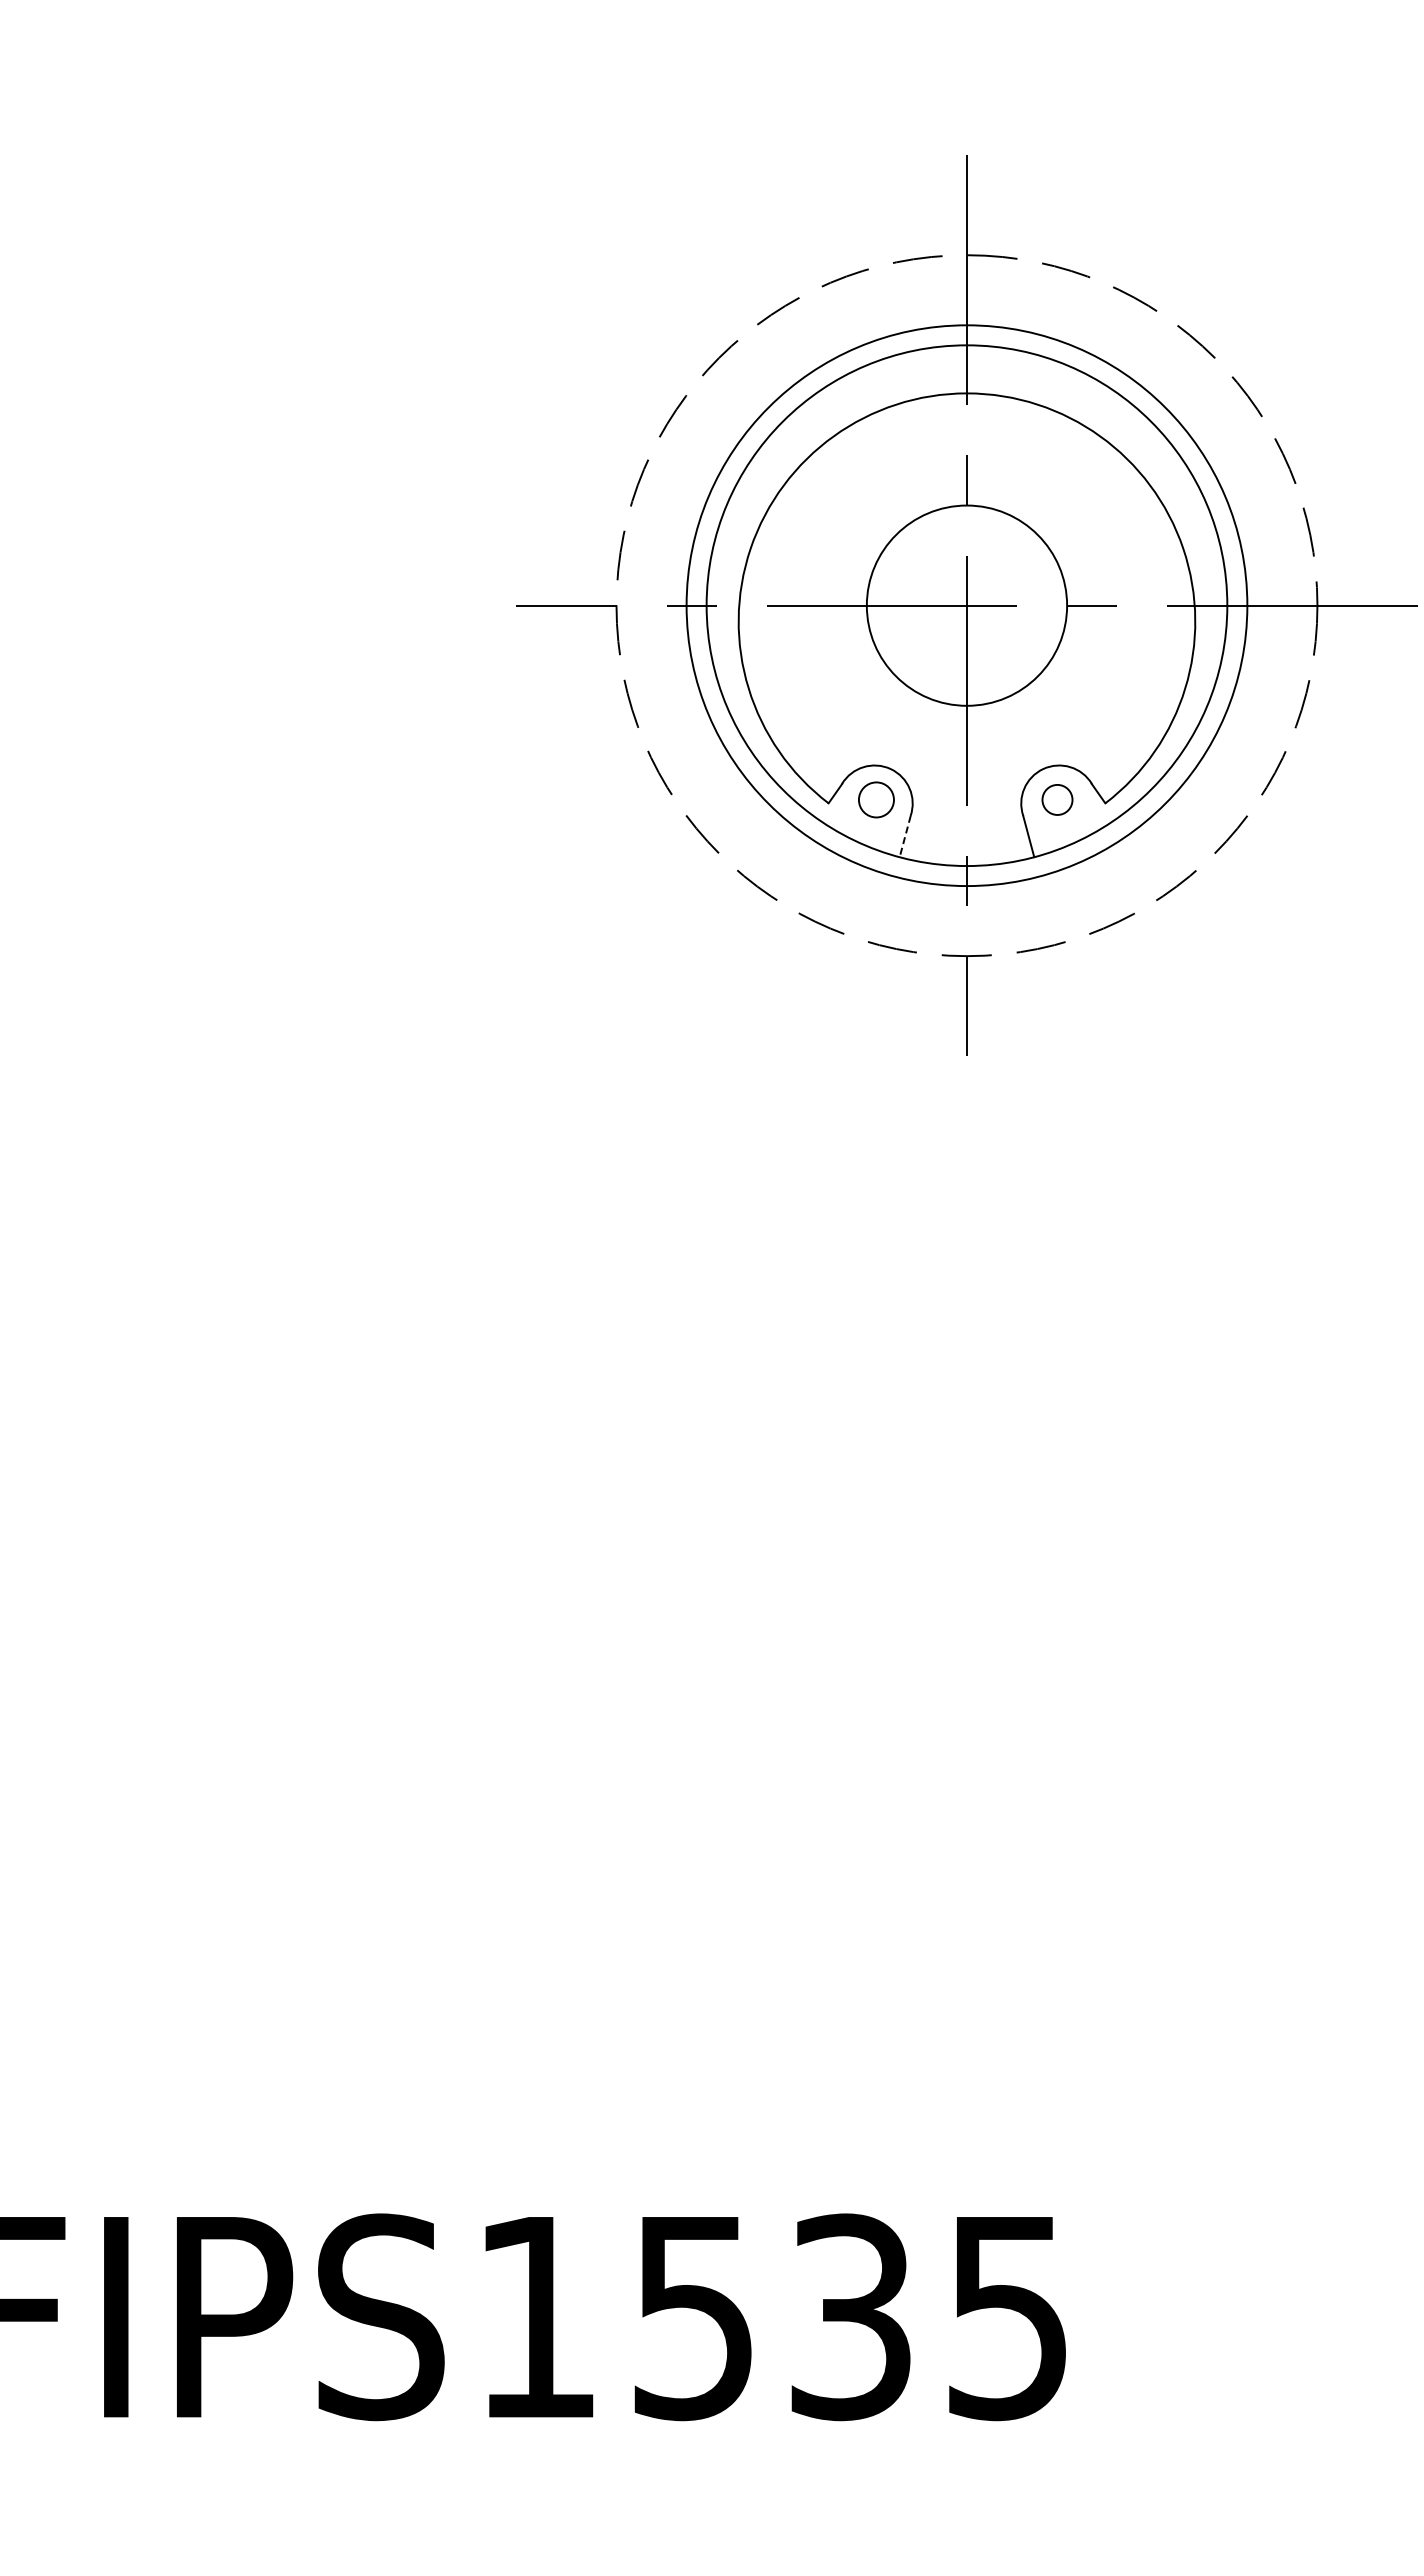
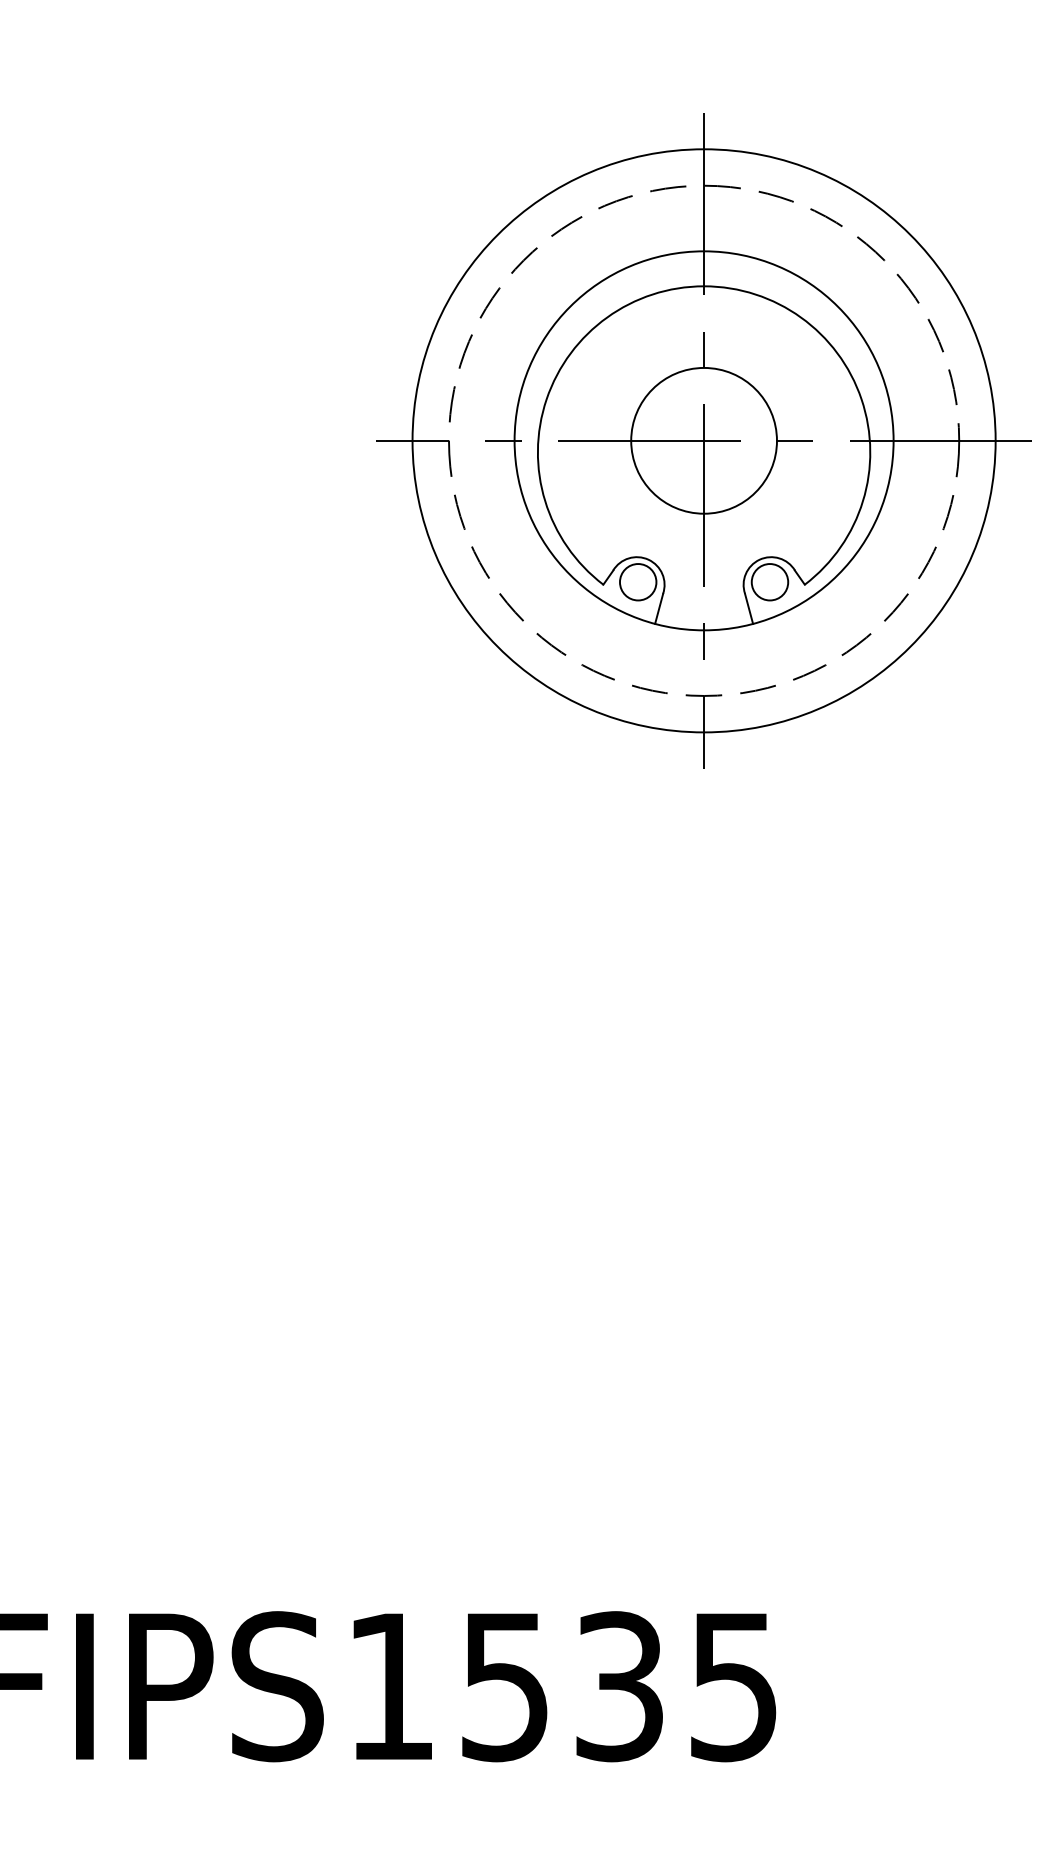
circle: (966, 605) -> (703, 440), size x1.43
circle: (876, 799) -> (638, 581), size x1.43
circle: (1057, 799) -> (769, 581), size x1.67
line: (905, 837) -> (659, 609), dashed -> solid

